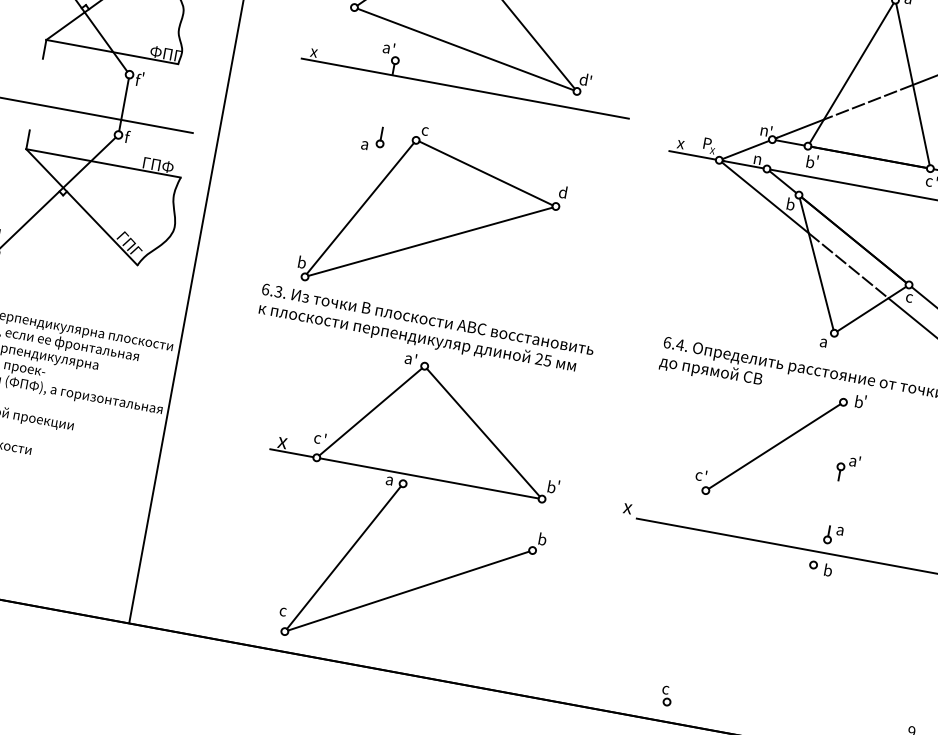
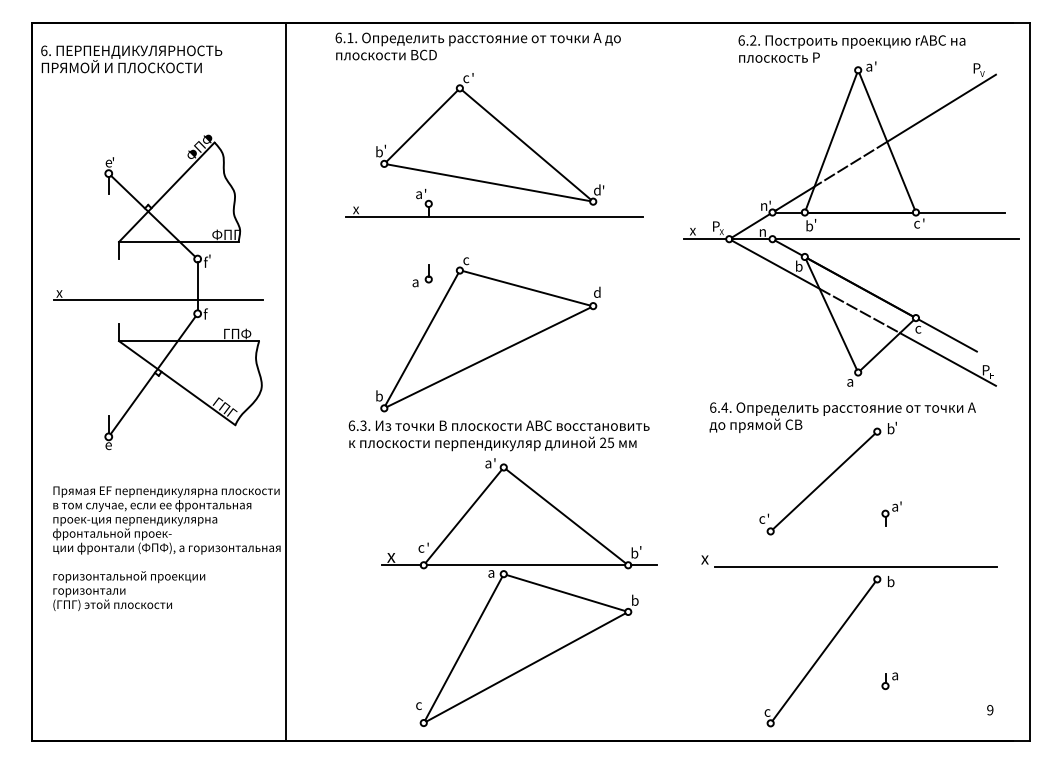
part: (847, 467) -> (891, 513), moved
line: (559, 502) -> (644, 565), added
line: (467, 517) -> (565, 593), added
part: (833, 534) -> (889, 680), moved
line: (739, 632) -> (823, 650), added

